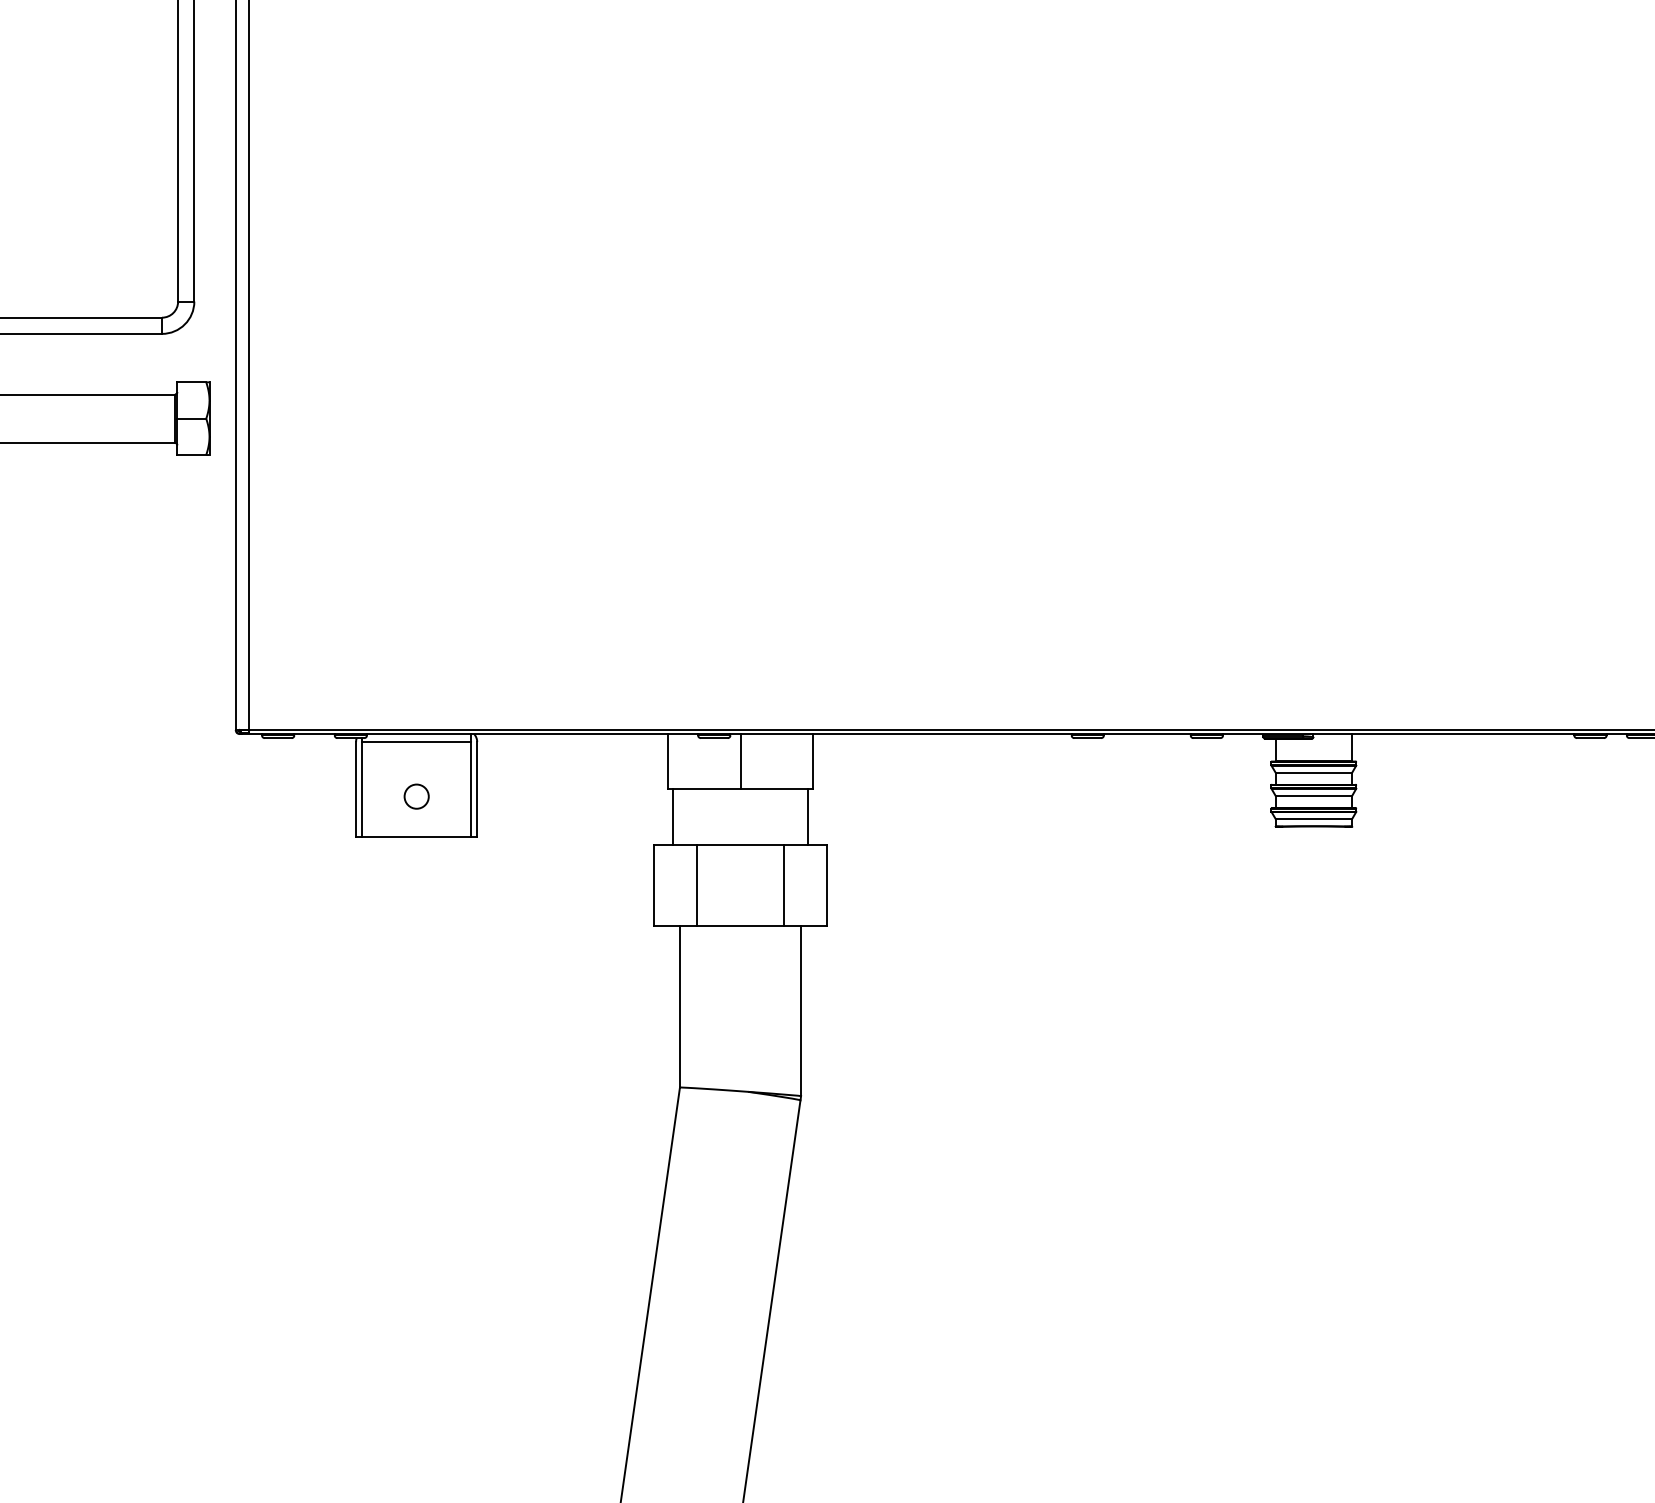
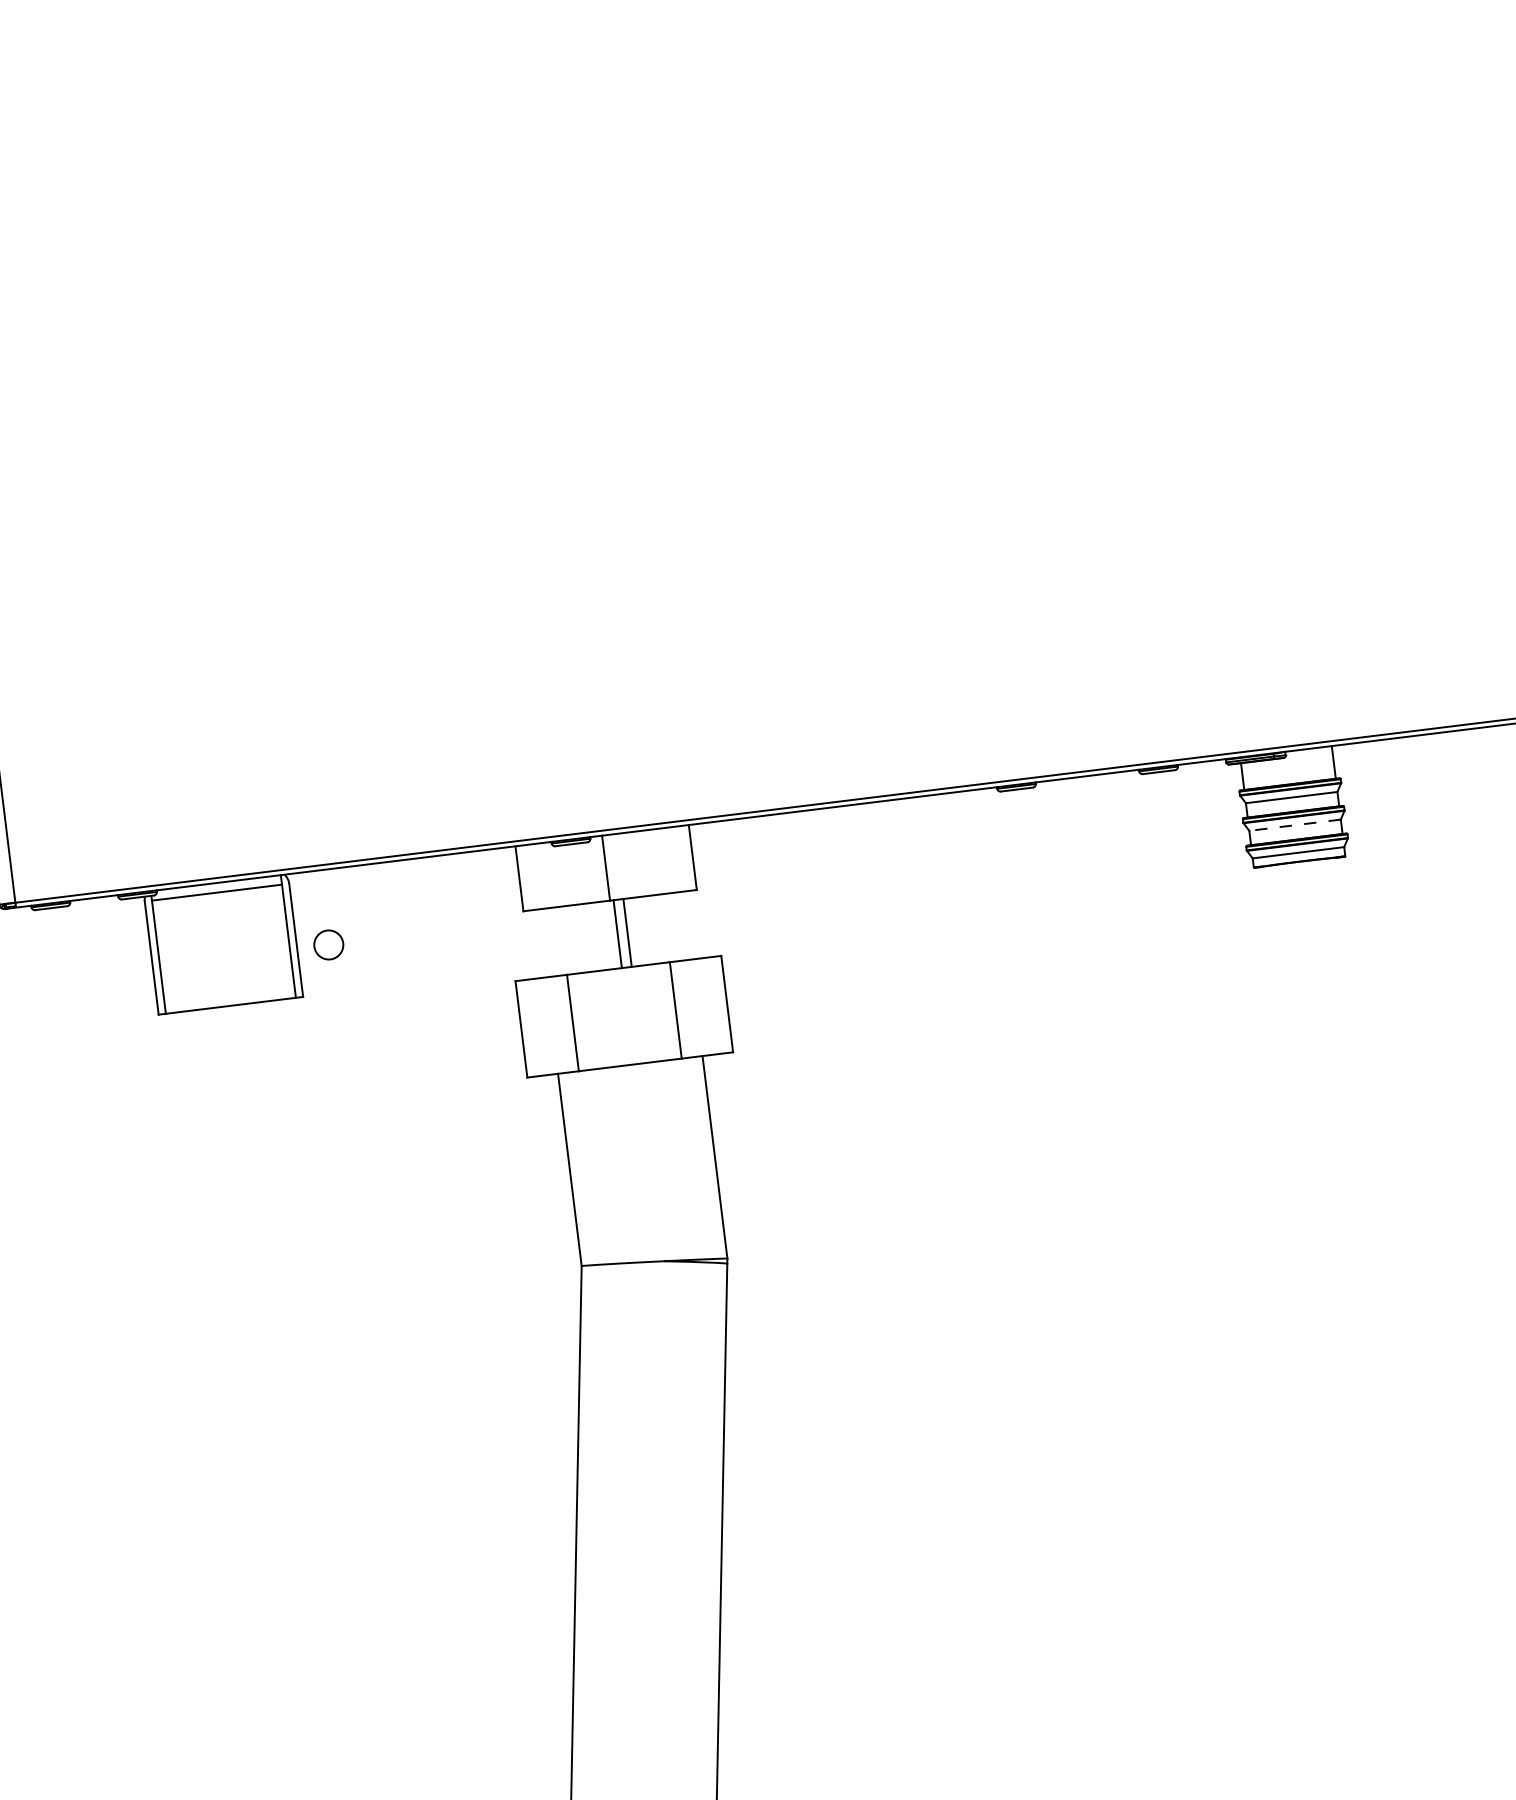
line: (1313, 795) -> (1294, 825), solid -> dashed
circle: (416, 796) -> (328, 944), moved
line: (673, 816) -> (617, 933), moved
line: (807, 816) -> (627, 932), moved

